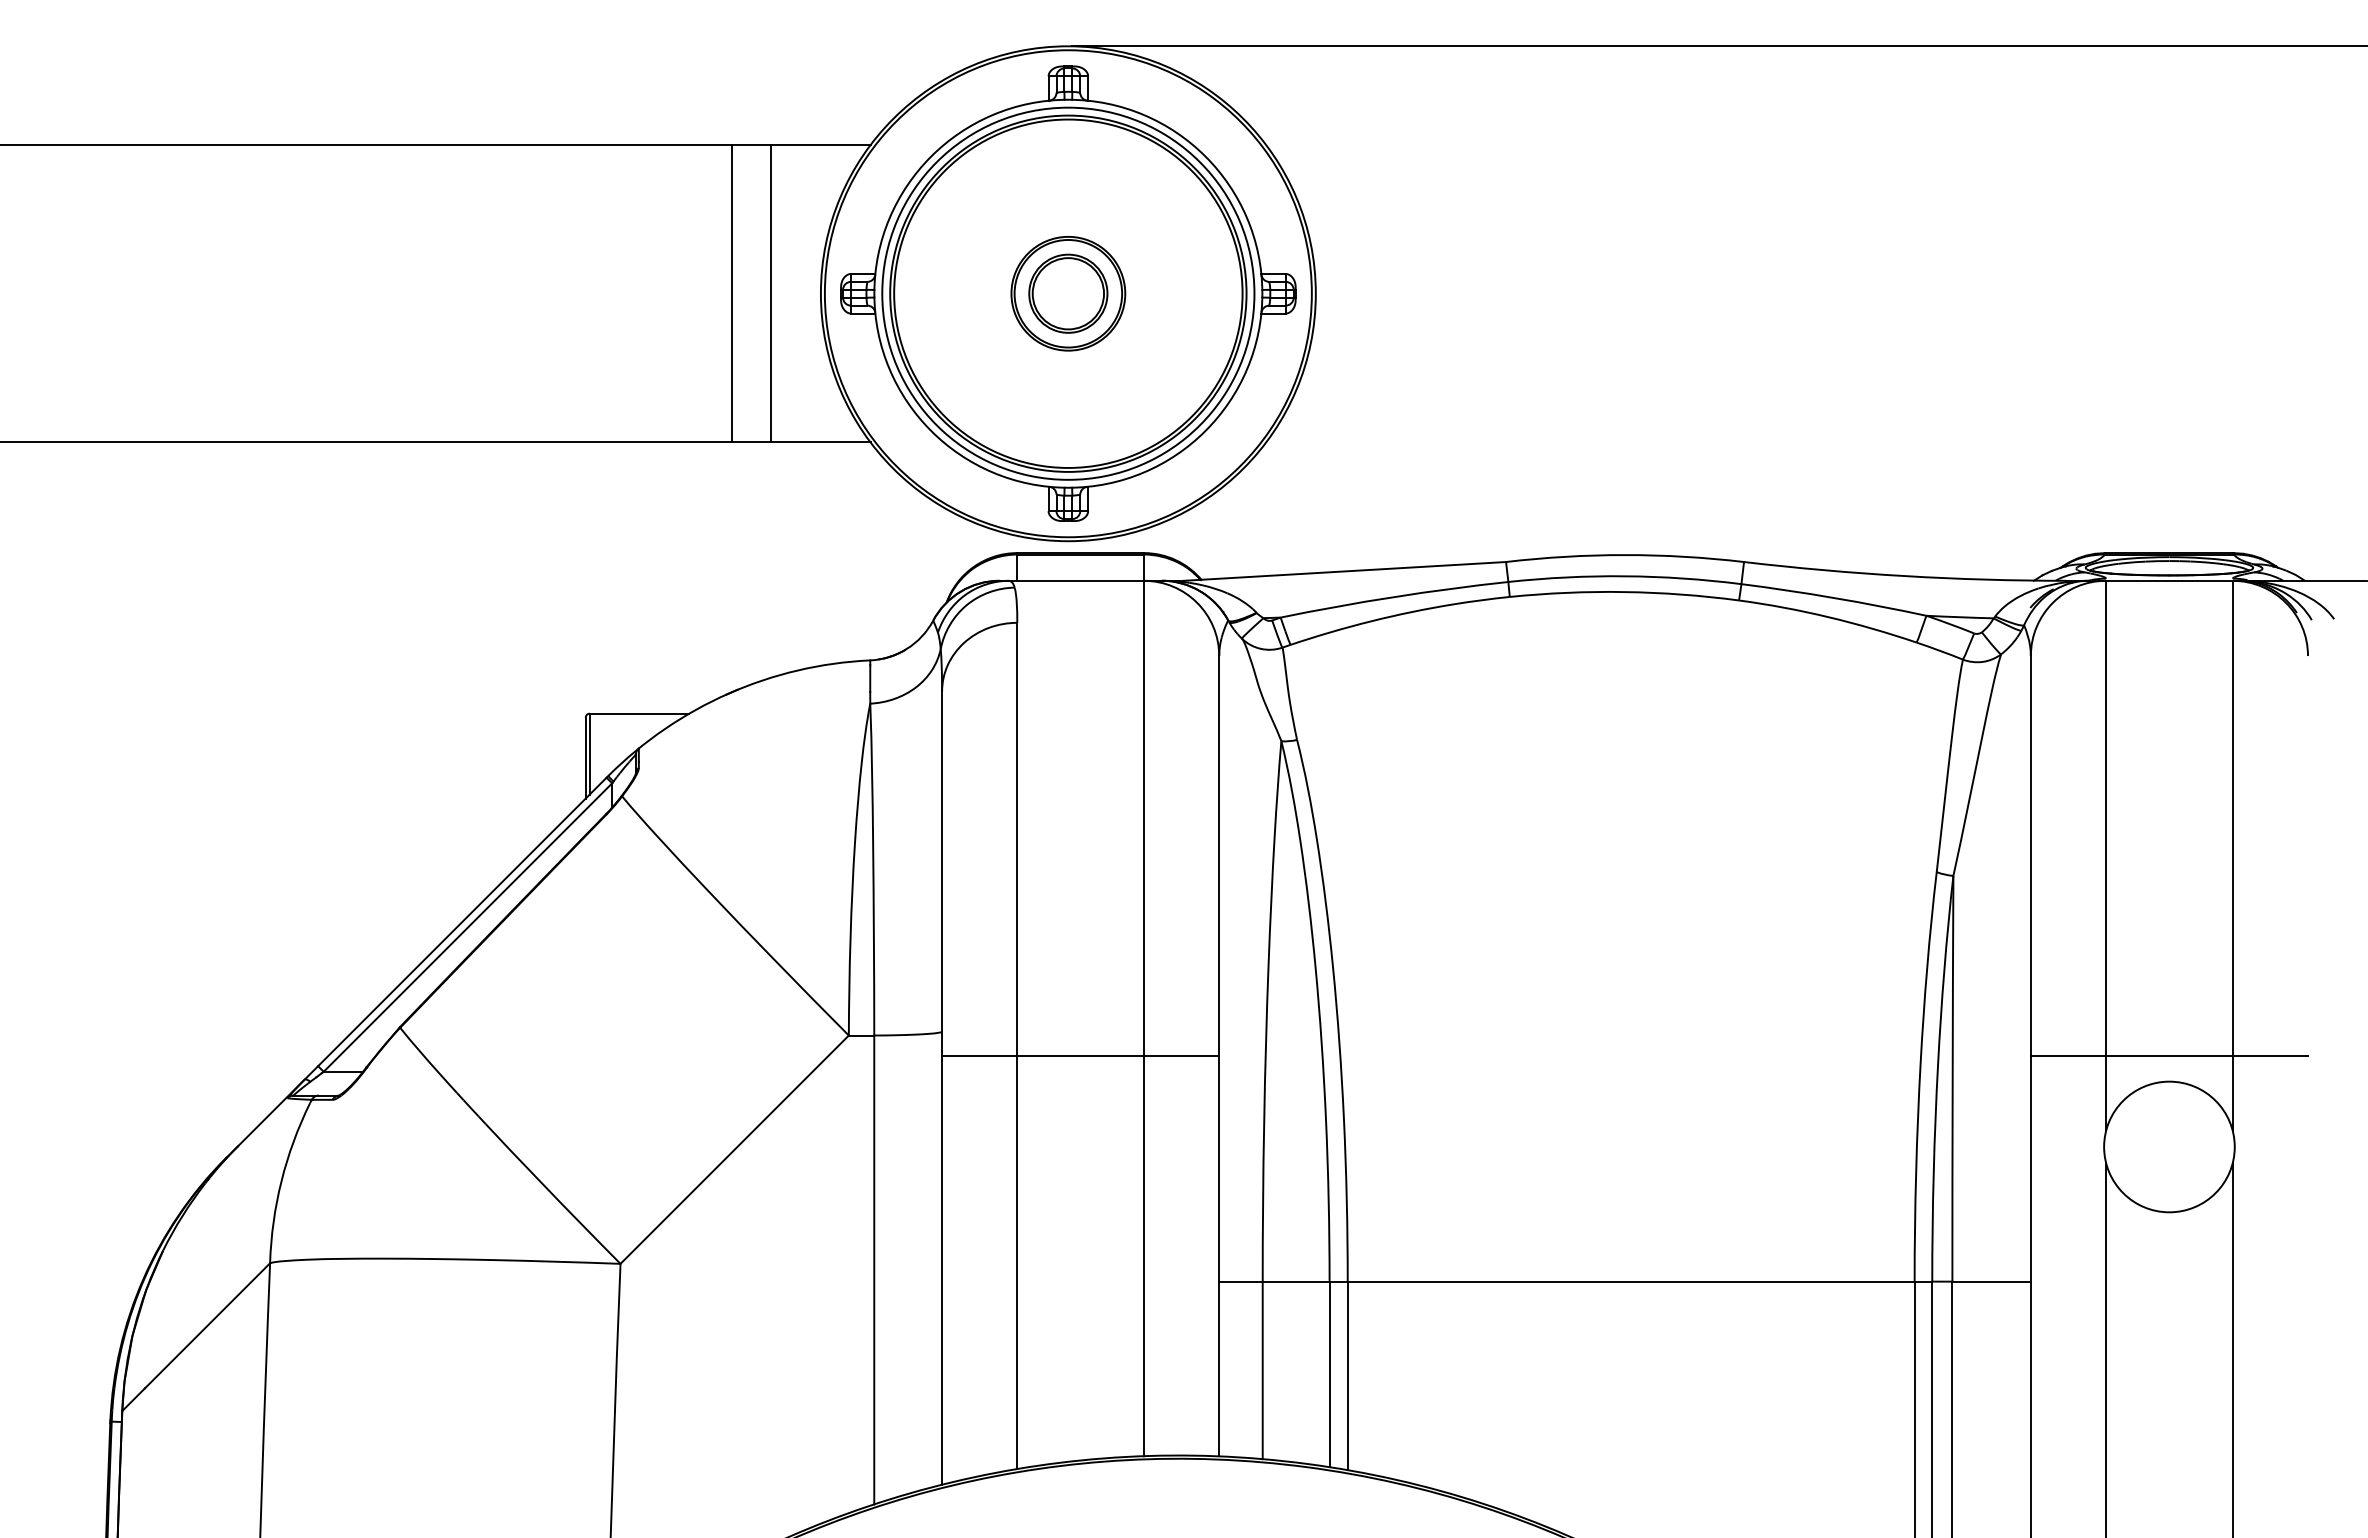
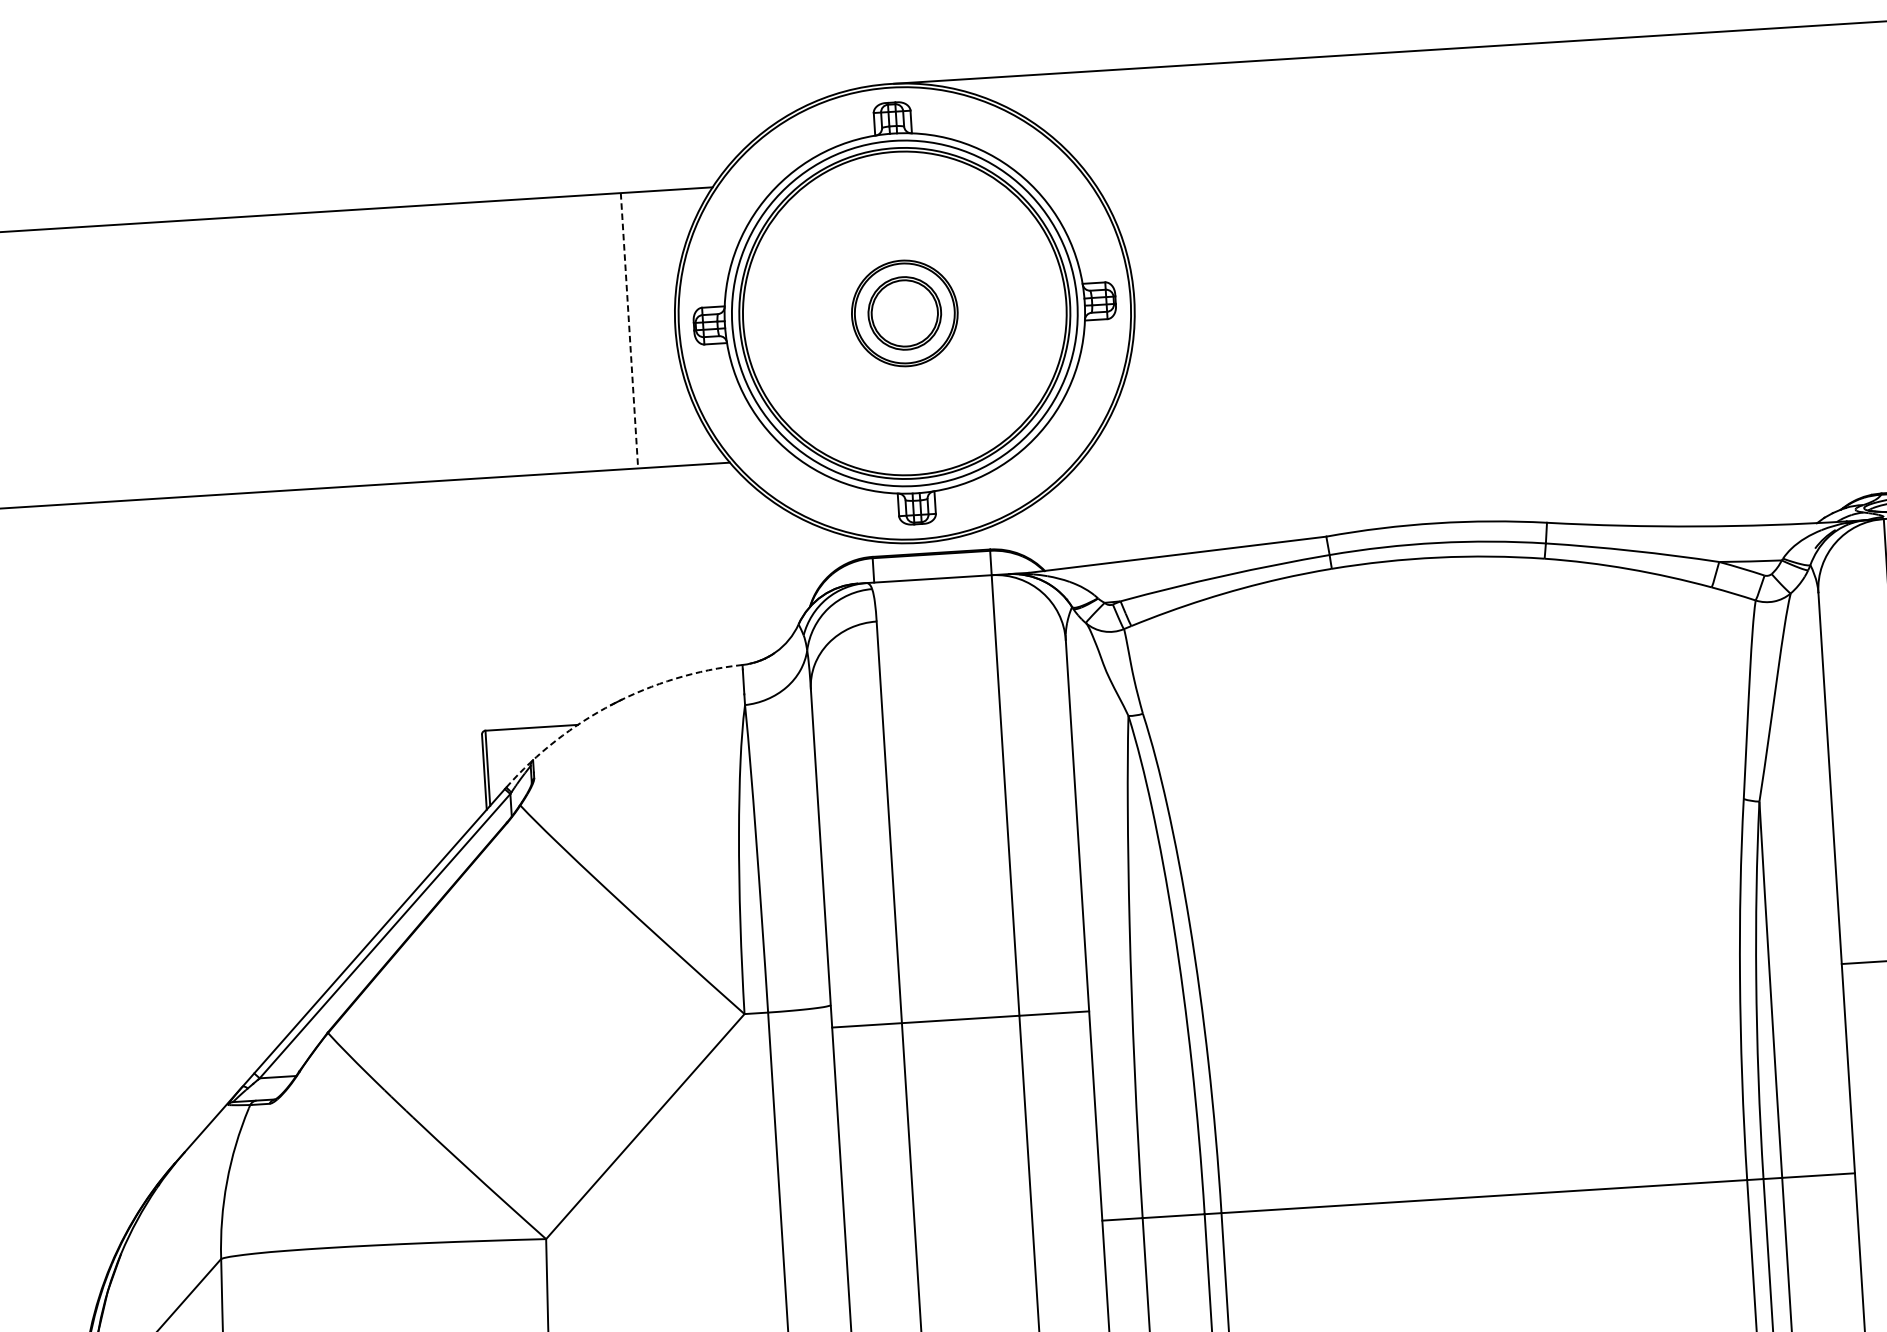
line: (731, 293) -> (592, 332), removed
line: (771, 294) -> (629, 331), solid -> dashed
arc: (728, 693) -> (613, 703), solid -> dashed

